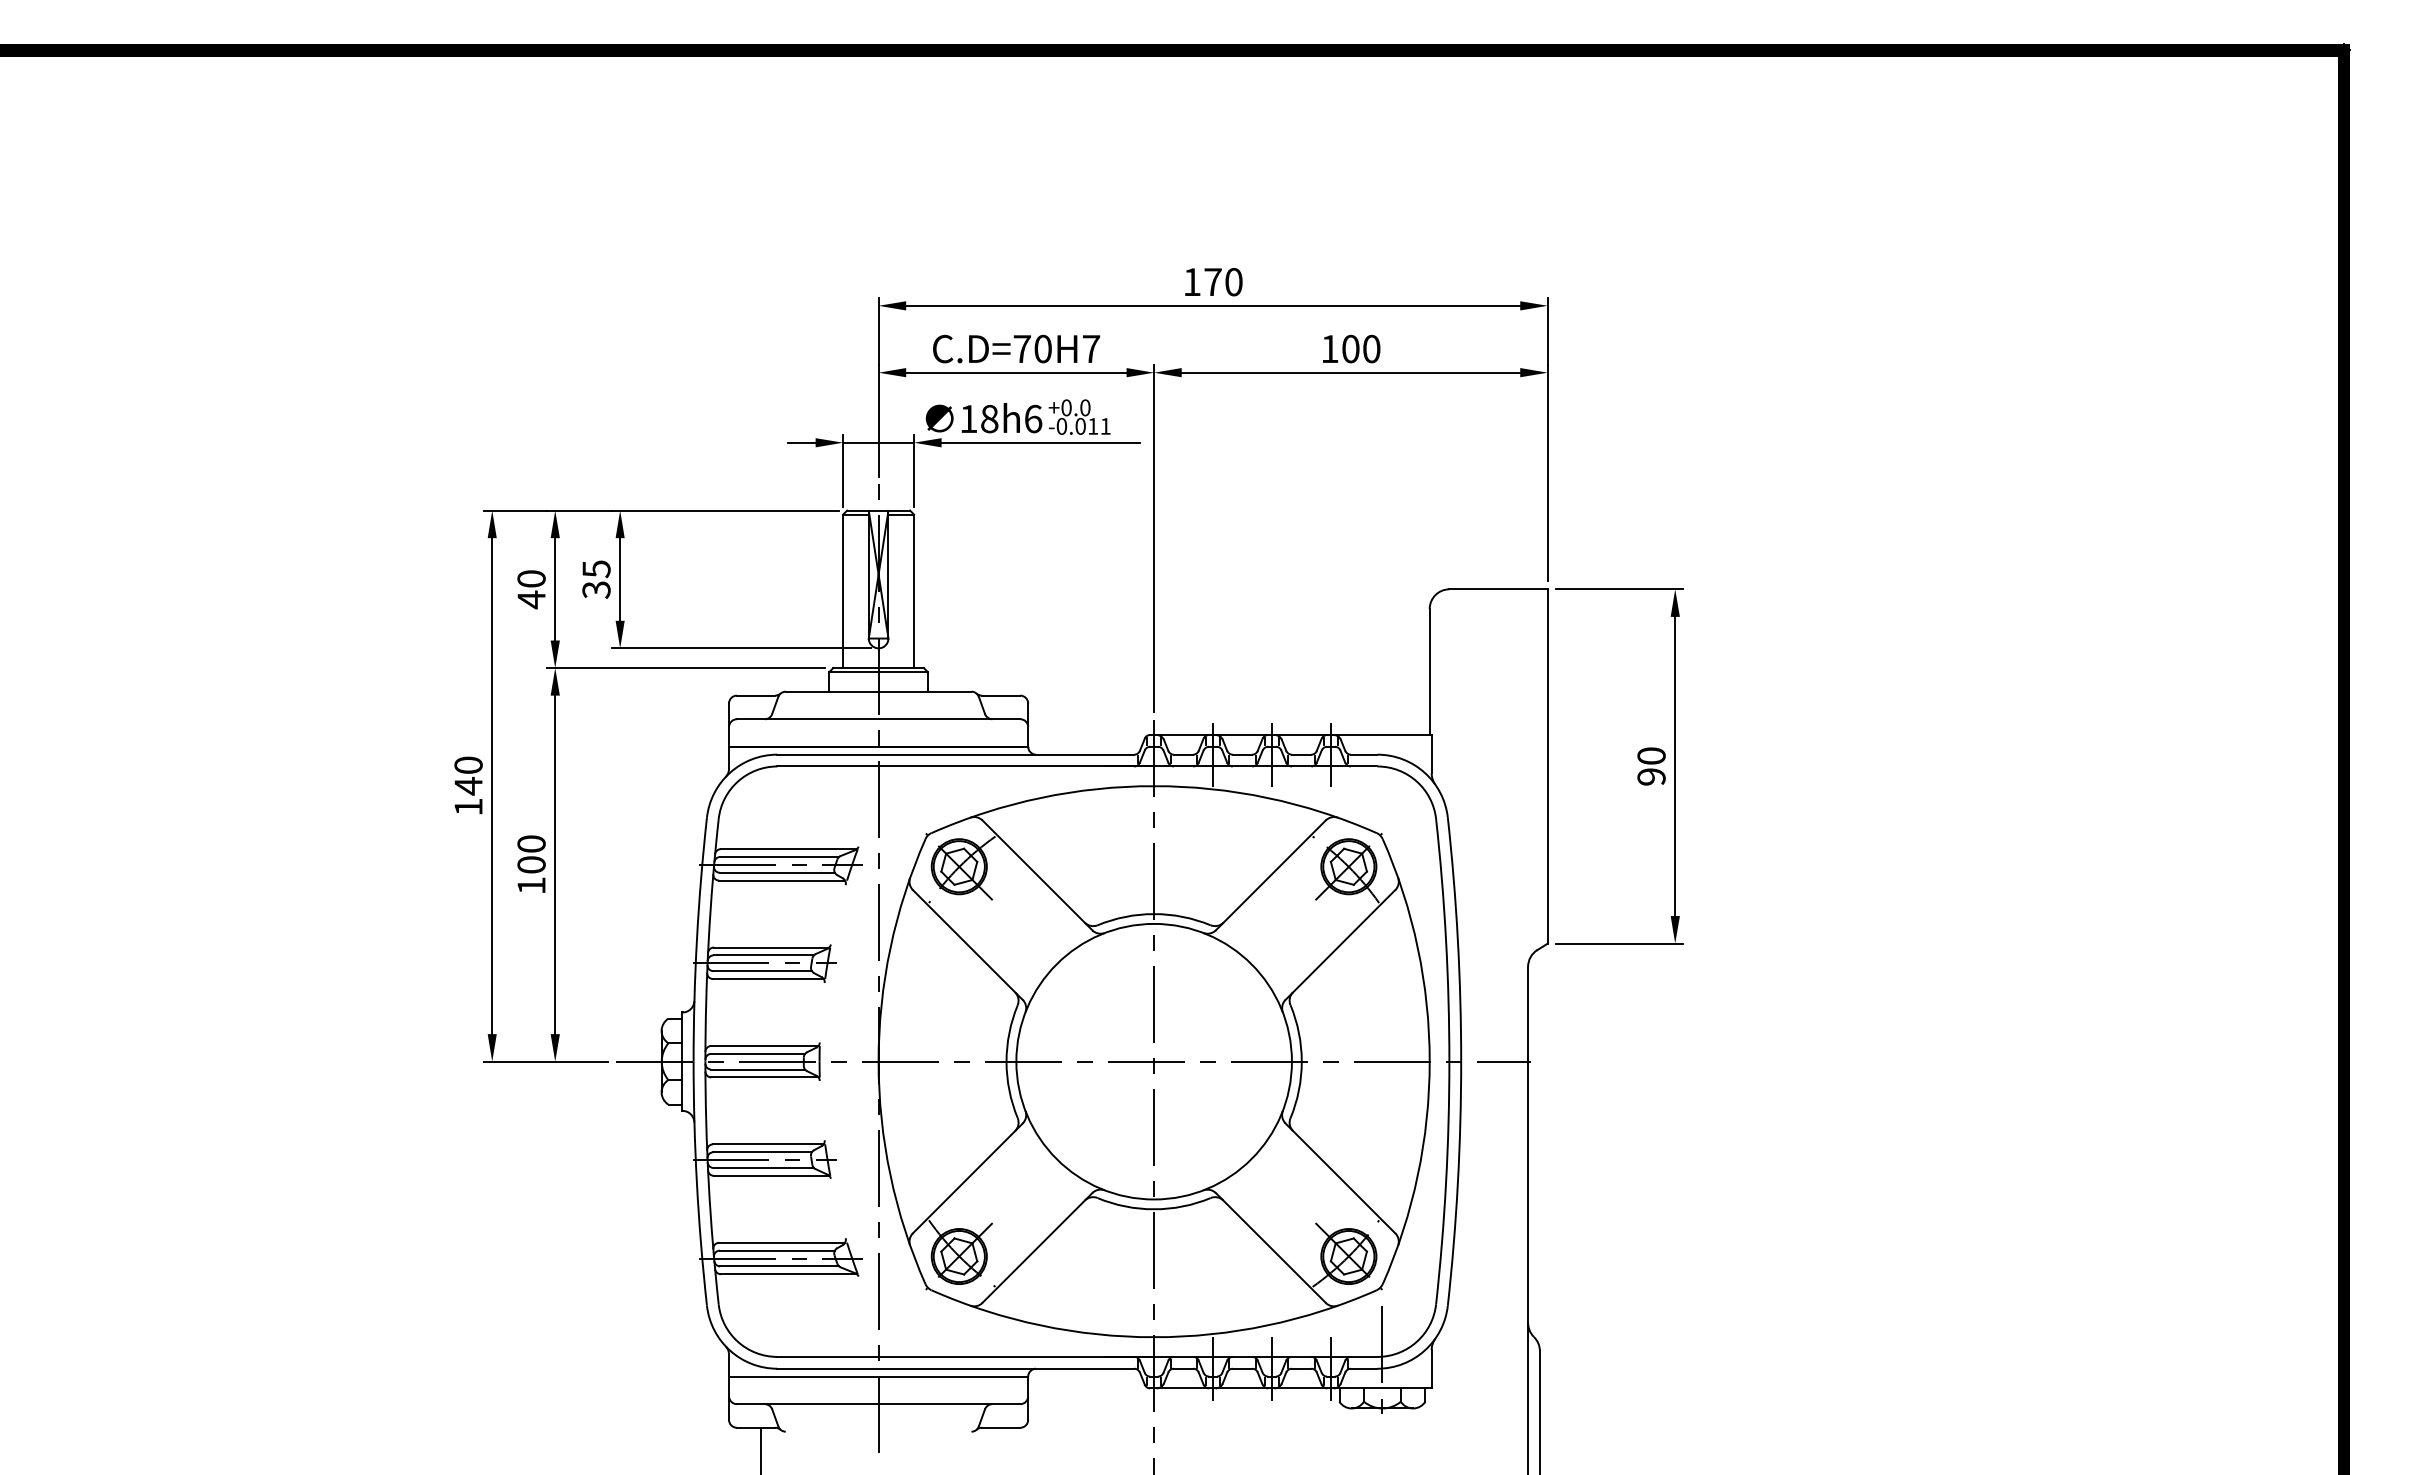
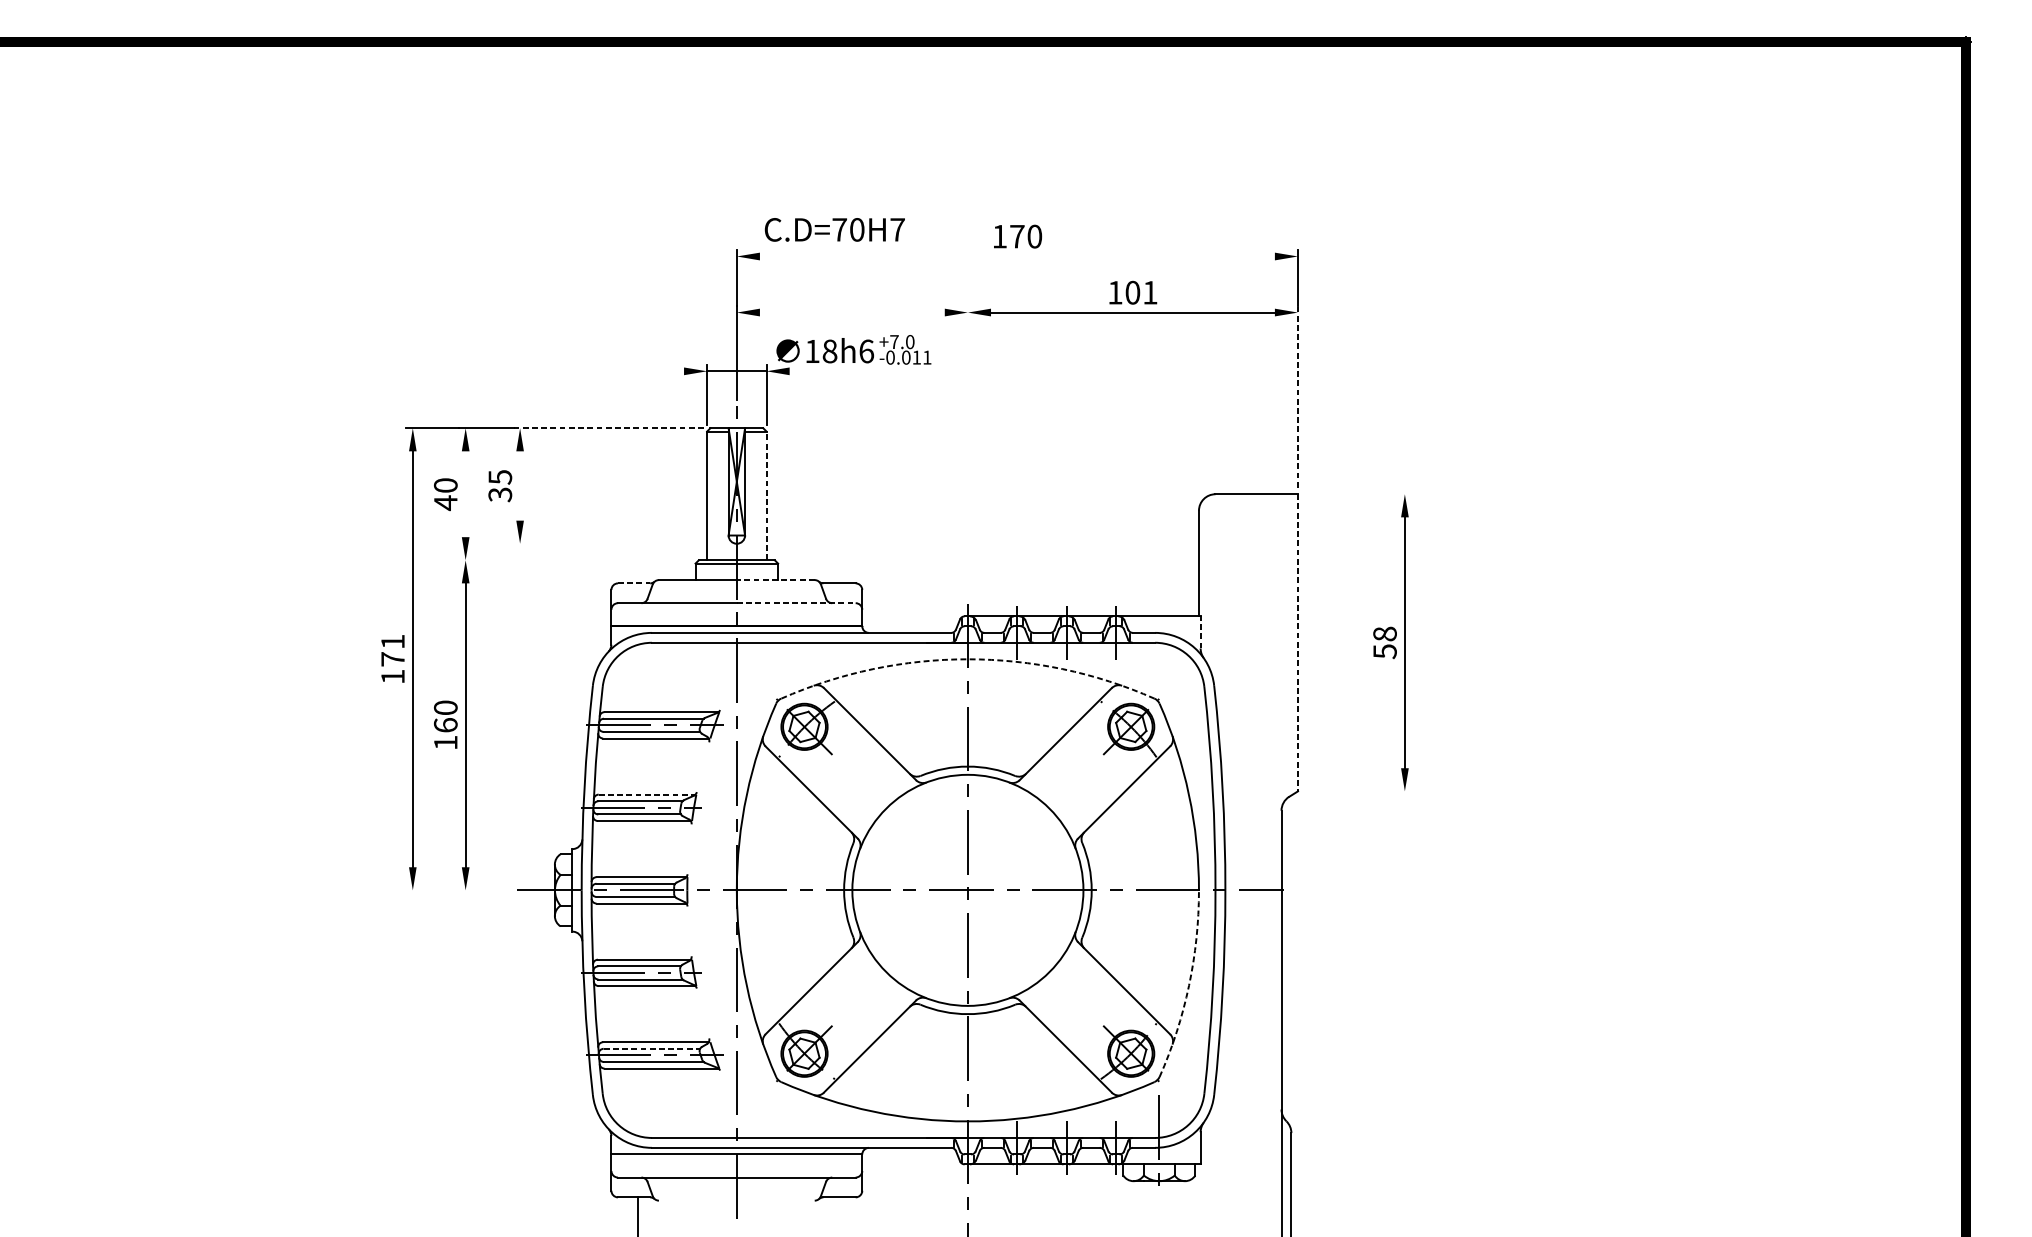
line: (1213, 305) -> (1017, 256), removed
text: (1016, 348) -> (834, 229), moved
text: (1371, 348) -> (1150, 292), 100 -> 101
line: (1016, 372) -> (852, 312), removed
text: (1066, 407) -> (894, 341), +0.0 -> +7.0
line: (801, 442) -> (672, 371), removed
line: (1040, 442) -> (872, 371), removed
line: (1547, 472) -> (1297, 396), solid -> dashed
line: (725, 510) -> (608, 428), solid -> dashed
line: (1154, 538) -> (968, 451), removed
line: (620, 579) -> (520, 486), removed
line: (555, 589) -> (465, 494), removed
line: (1619, 589) -> (1358, 494), removed
line: (914, 591) -> (766, 496), solid -> dashed
line: (741, 648) -> (621, 543), removed
line: (686, 668) -> (575, 560), removed
line: (924, 691) -> (775, 579), solid -> dashed
line: (756, 695) -> (634, 583), solid -> dashed
line: (949, 719) -> (796, 603), solid -> dashed
line: (1431, 753) -> (1200, 631), solid -> dashed
line: (1547, 766) -> (1297, 642), solid -> dashed
text: (1651, 766) -> (1384, 642), 90 -> 58
text: (468, 775) -> (392, 650), 140 -> 171
arc: (1154, 786) -> (968, 659), solid -> dashed
text: (531, 864) -> (445, 725), 100 -> 160
line: (1619, 943) -> (1358, 791), removed
line: (771, 947) -> (647, 794), solid -> dashed
line: (546, 1061) -> (458, 890), removed
arc: (1417, 1175) -> (1188, 985), solid -> dashed
line: (777, 1250) -> (652, 1048), solid -> dashed

